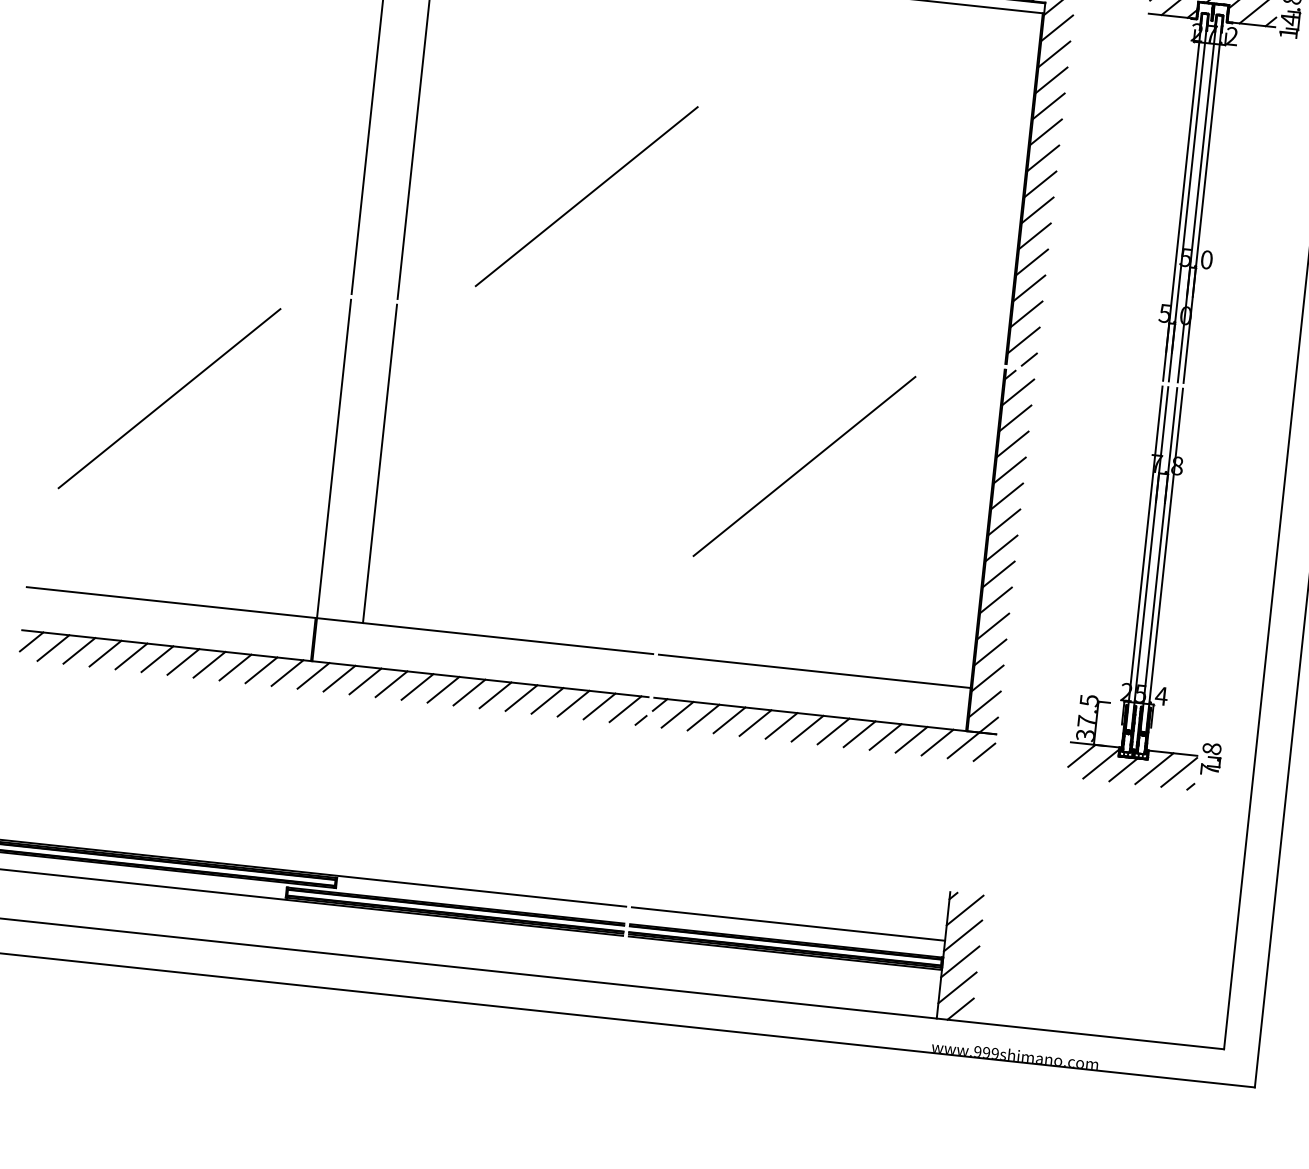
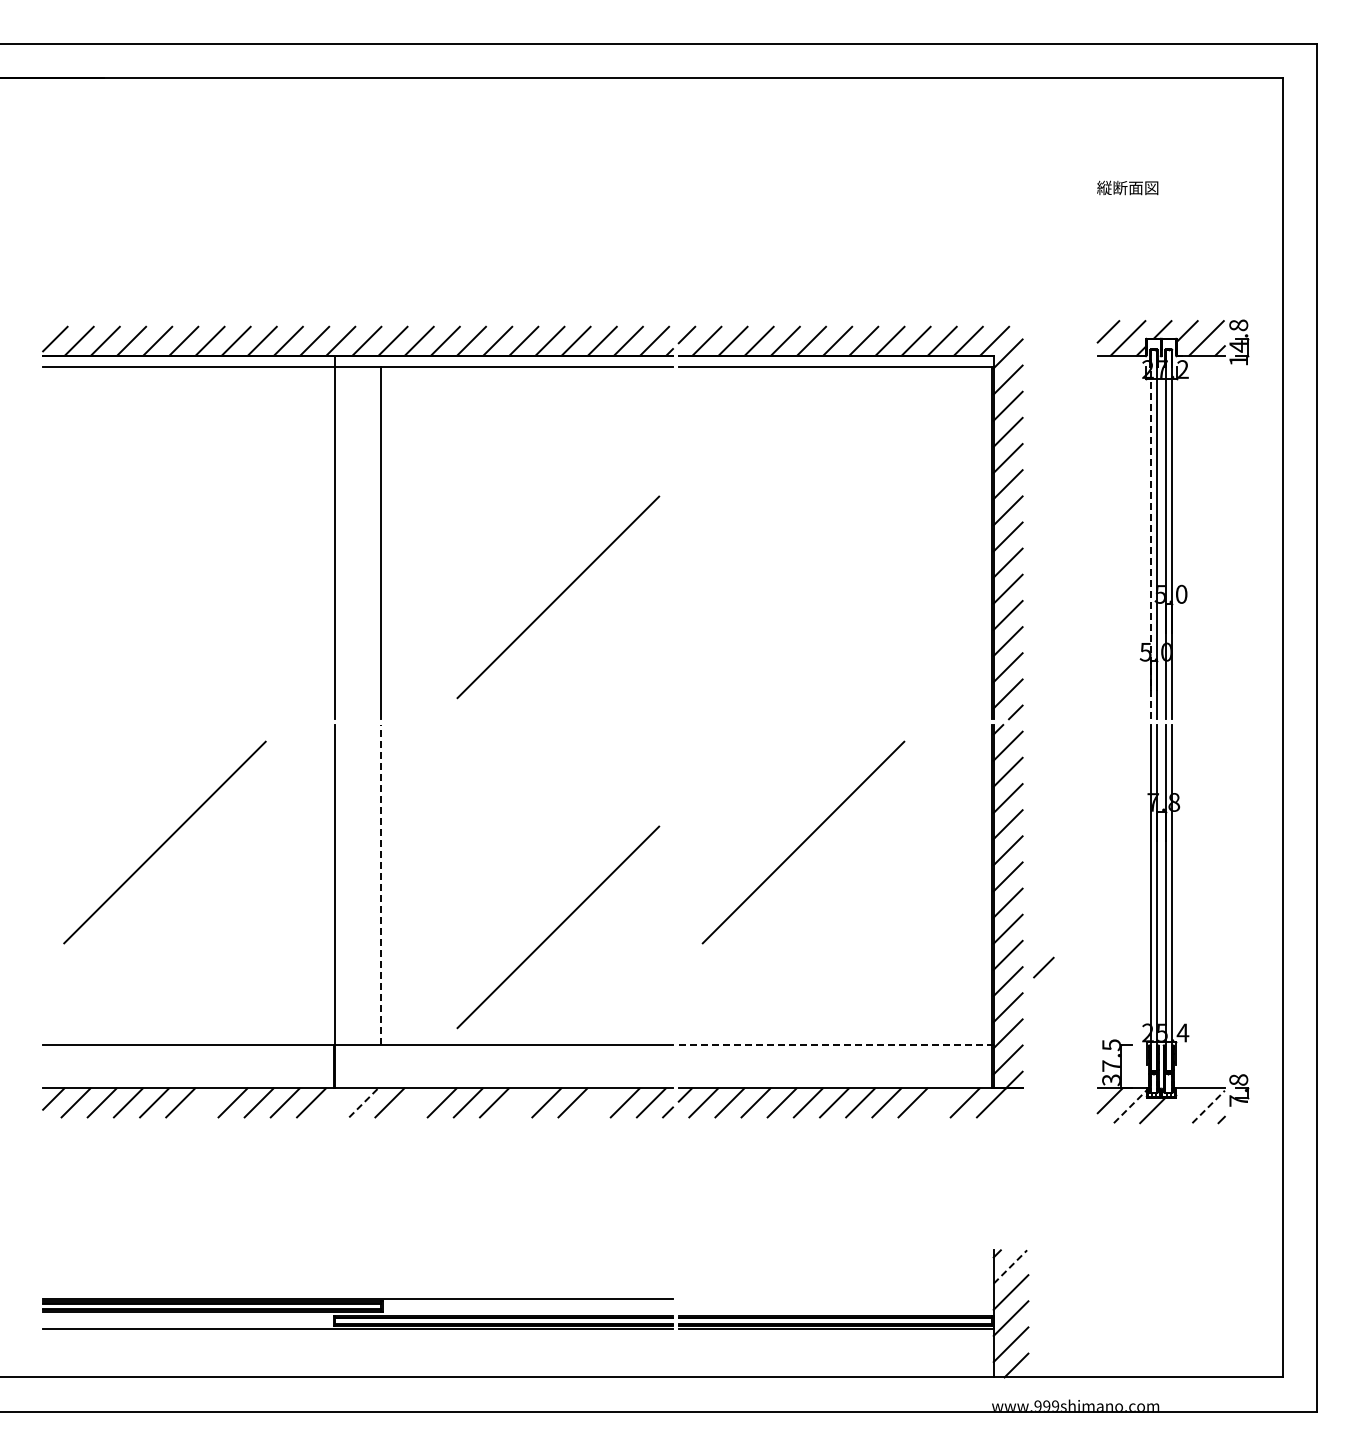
line: (1183, 197) -> (1151, 534), solid -> dashed
line: (380, 463) -> (381, 884), solid -> dashed
line: (551, 524) -> (558, 927), added
line: (183, 661) -> (206, 1102), removed
line: (814, 671) -> (835, 1045), solid -> dashed
line: (313, 675) -> (337, 1102), removed
line: (340, 678) -> (364, 1102), solid -> dashed
line: (391, 683) -> (415, 1102), removed
line: (495, 694) -> (520, 1102), removed
line: (572, 703) -> (598, 1102), removed
line: (911, 739) -> (938, 1102), removed
line: (984, 752) -> (1043, 967), moved
line: (1101, 763) -> (1130, 1106), solid -> dashed
line: (1154, 768) -> (1183, 1105), removed
line: (1179, 771) -> (1208, 1106), solid -> dashed
line: (965, 911) -> (1010, 1267), solid -> dashed
line: (787, 924) -> (835, 1299), removed

